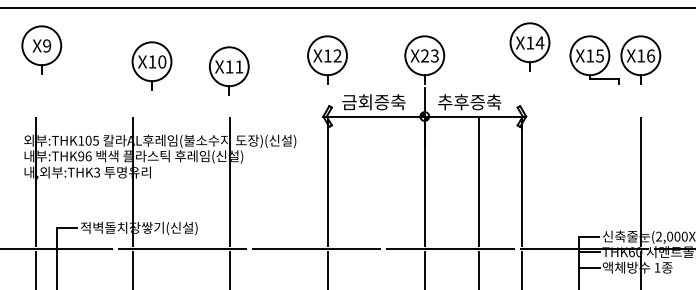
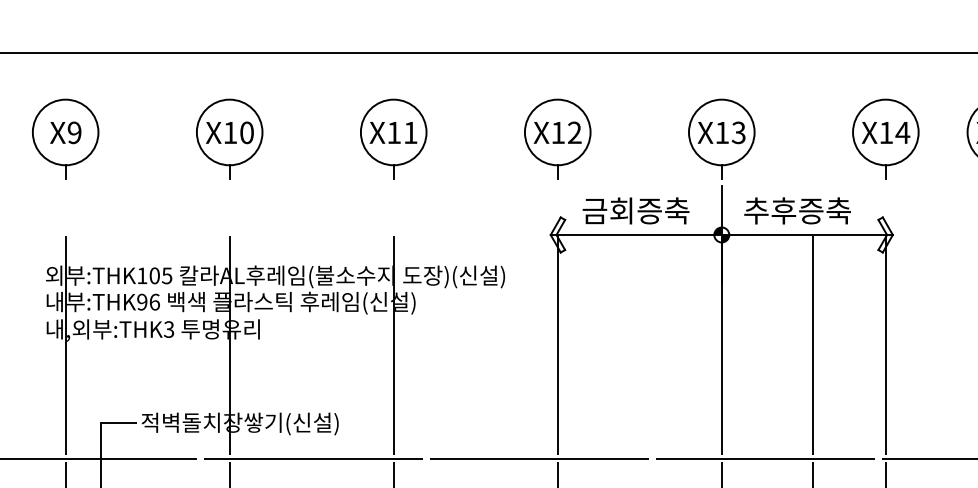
part: (529, 46) -> (884, 138), moved
part: (41, 49) -> (65, 138), moved
text: (425, 55) -> (723, 132), X23 -> X13
part: (151, 65) -> (228, 138), moved
part: (229, 70) -> (394, 138), moved

